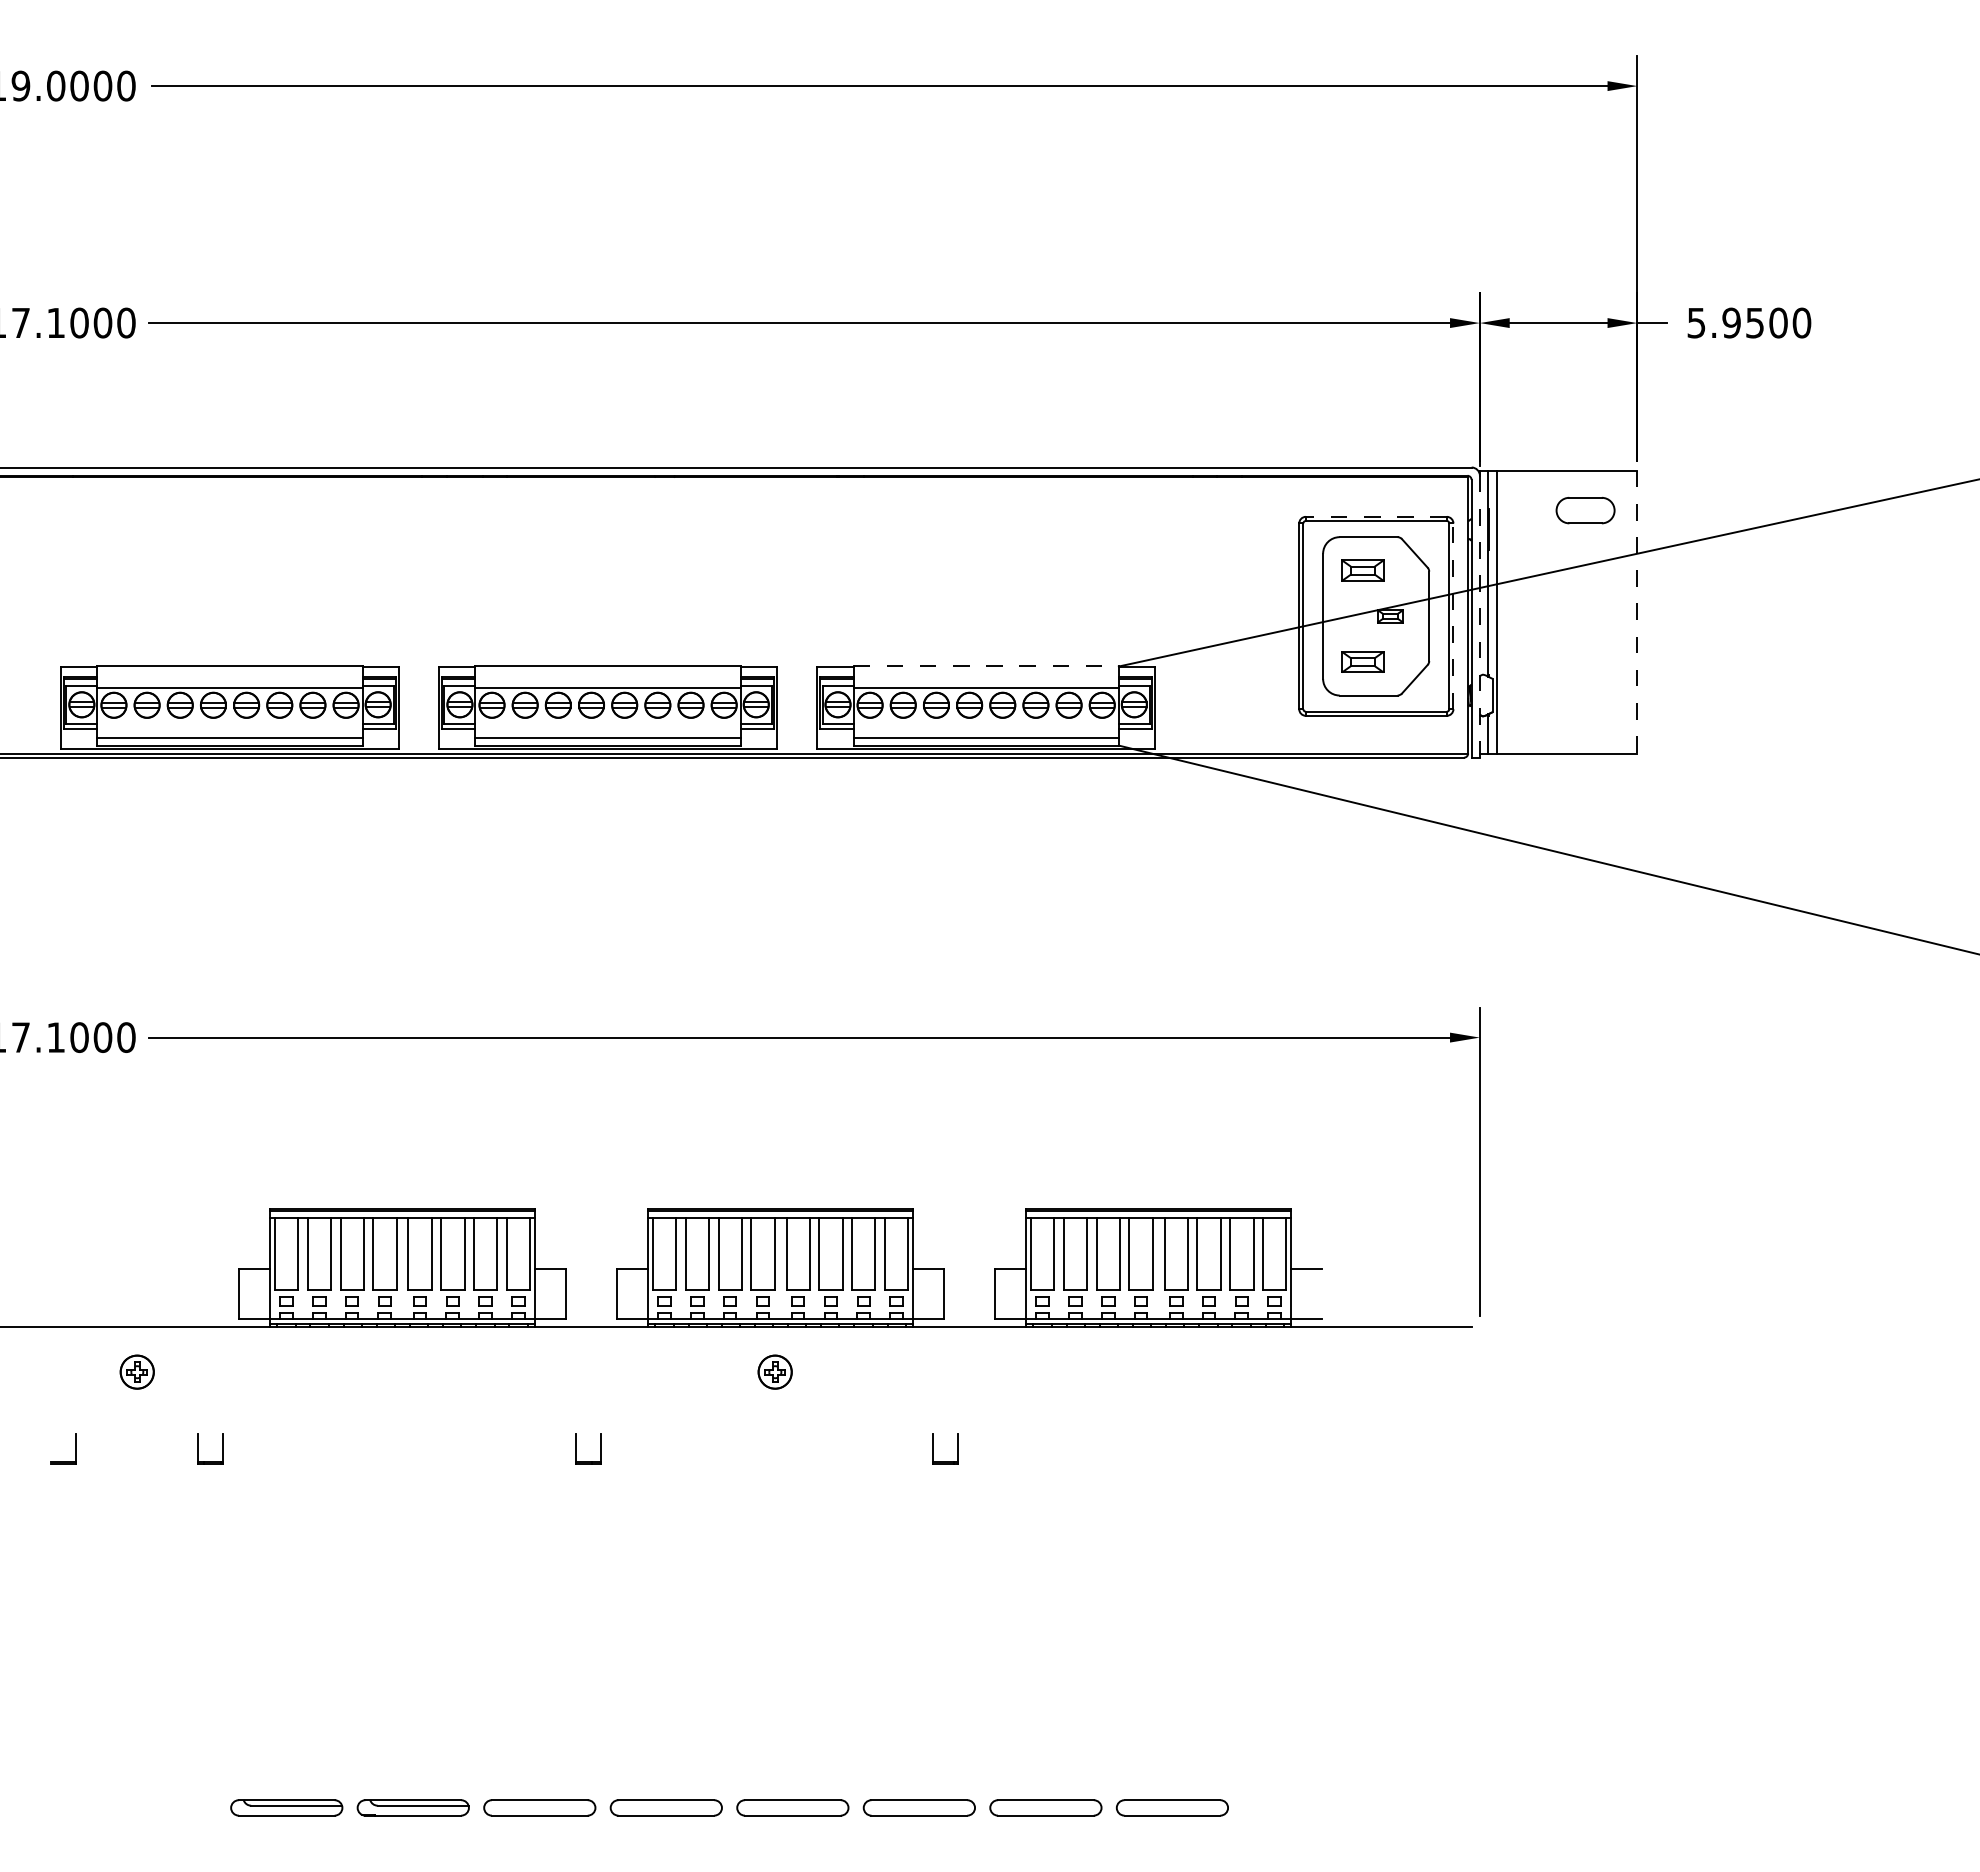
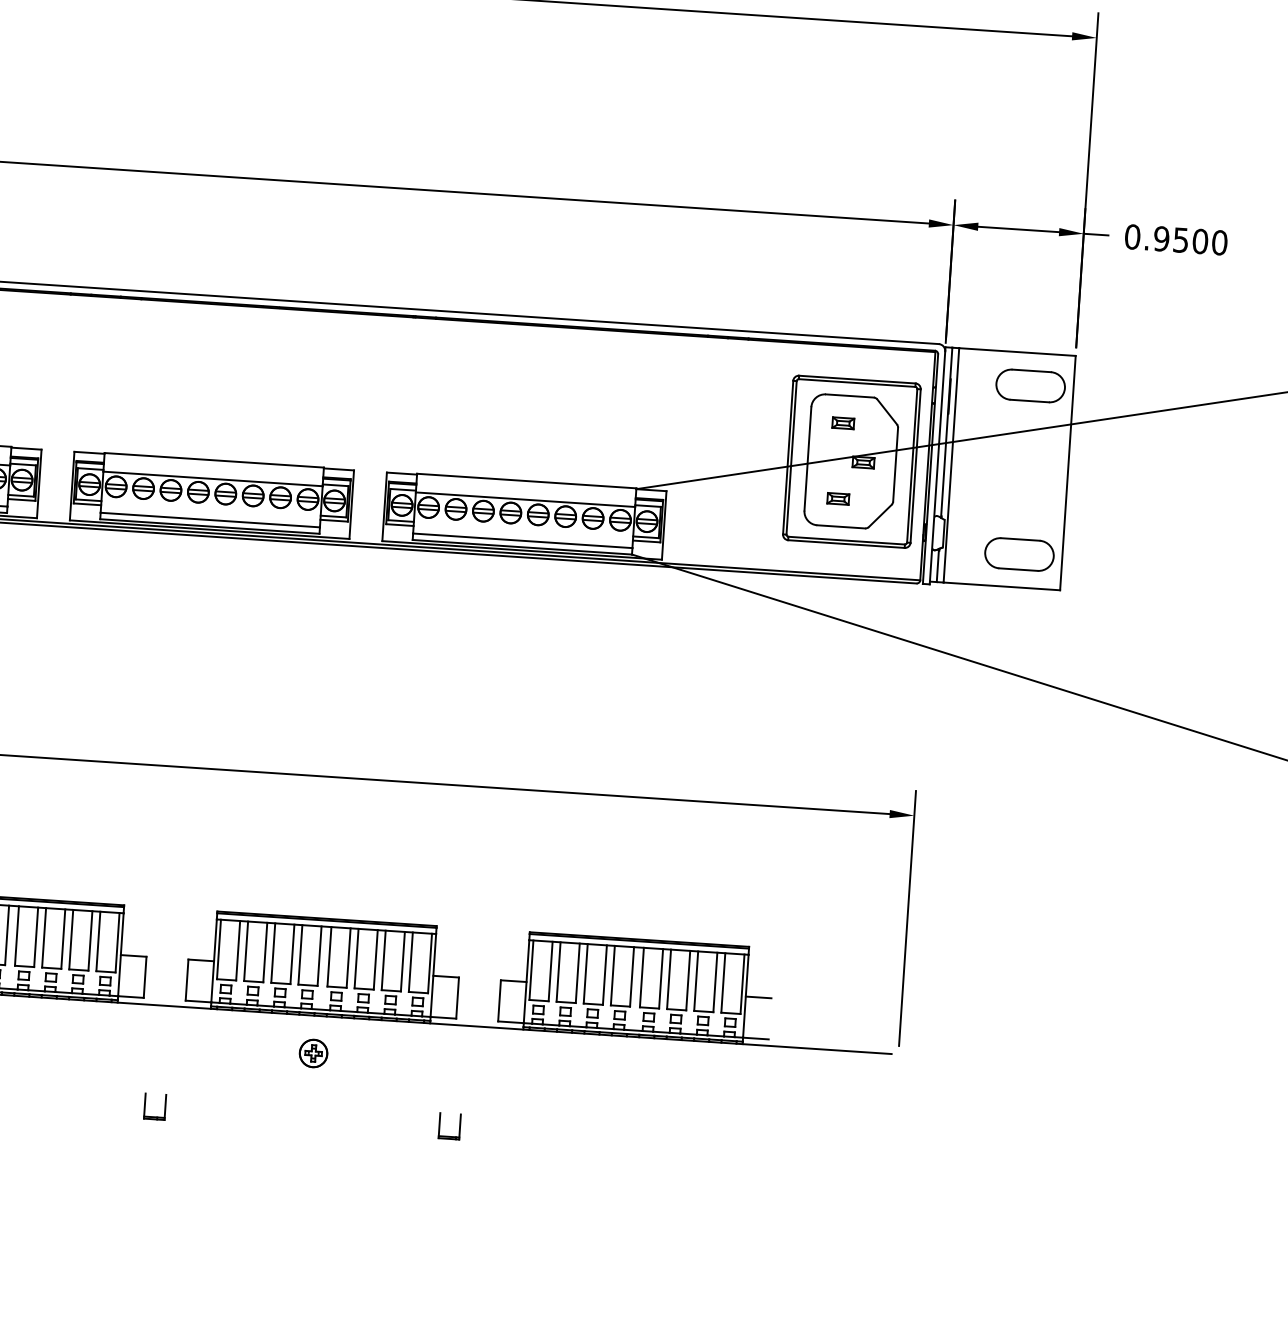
text: (1696, 322) -> (1132, 236), 5.9500 -> 0.9500
part: (1585, 510) -> (1030, 385), size x1.43
line: (1375, 516) -> (856, 379), dashed -> solid
part: (1362, 570) -> (842, 423), size x0.62
line: (1637, 612) -> (1067, 473), dashed -> solid
line: (1453, 616) -> (915, 466), dashed -> solid
line: (1479, 616) -> (937, 467), dashed -> solid
part: (1362, 661) -> (837, 498), size x0.62
line: (986, 665) -> (527, 481), dashed -> solid
part: (1585, 714) -> (1019, 554), added

